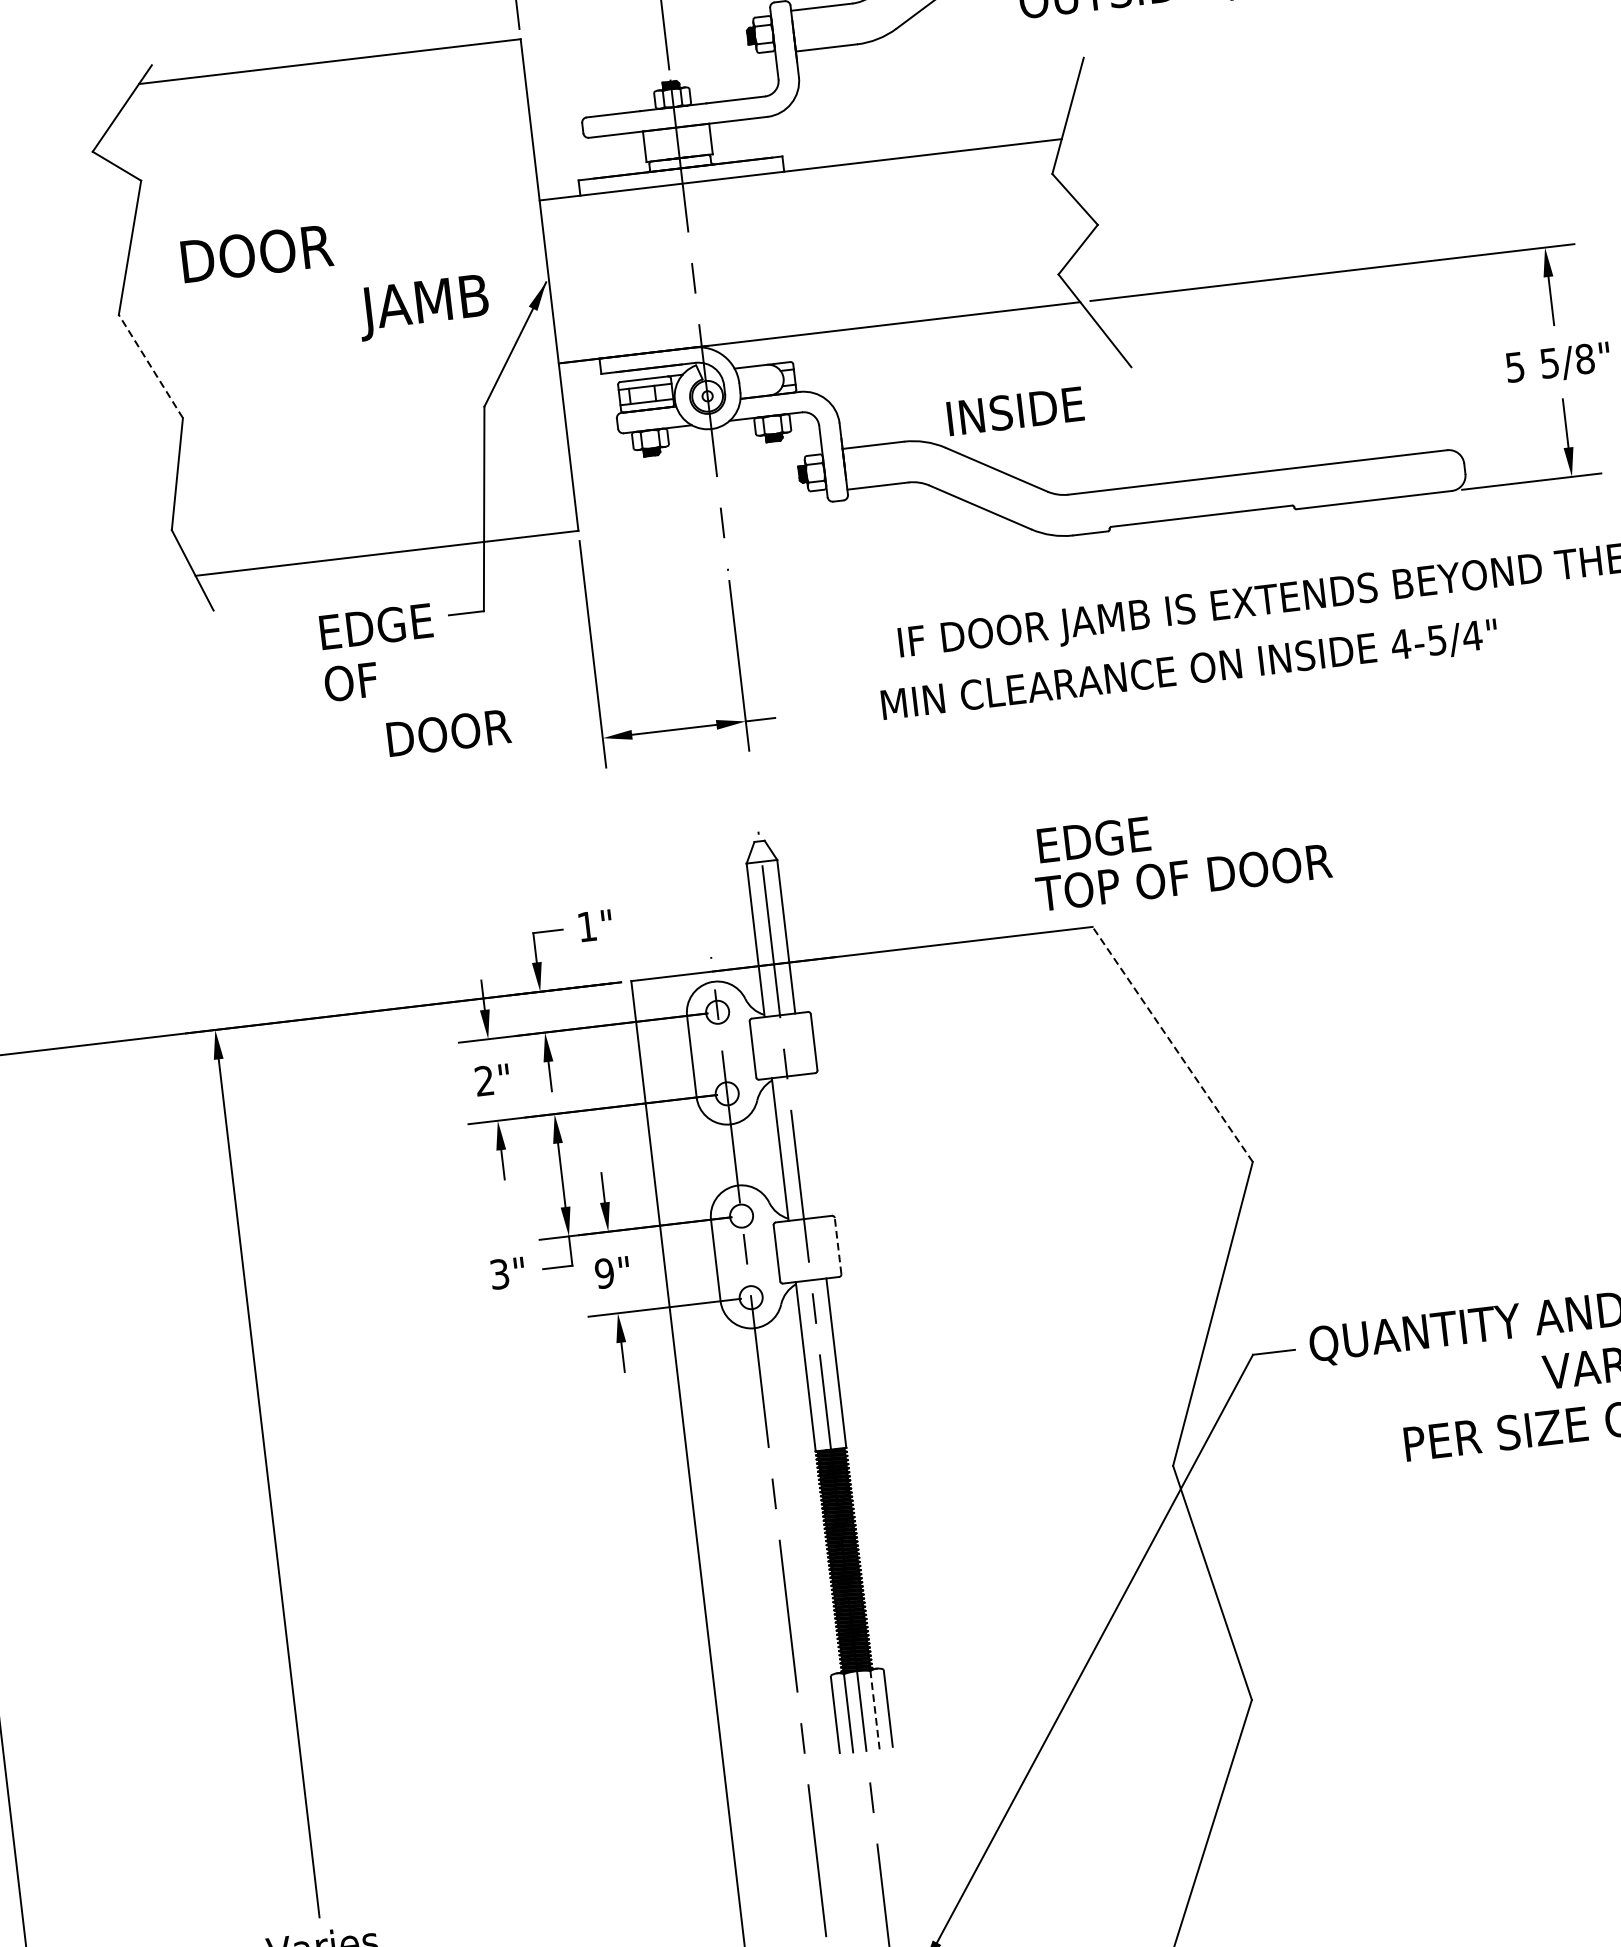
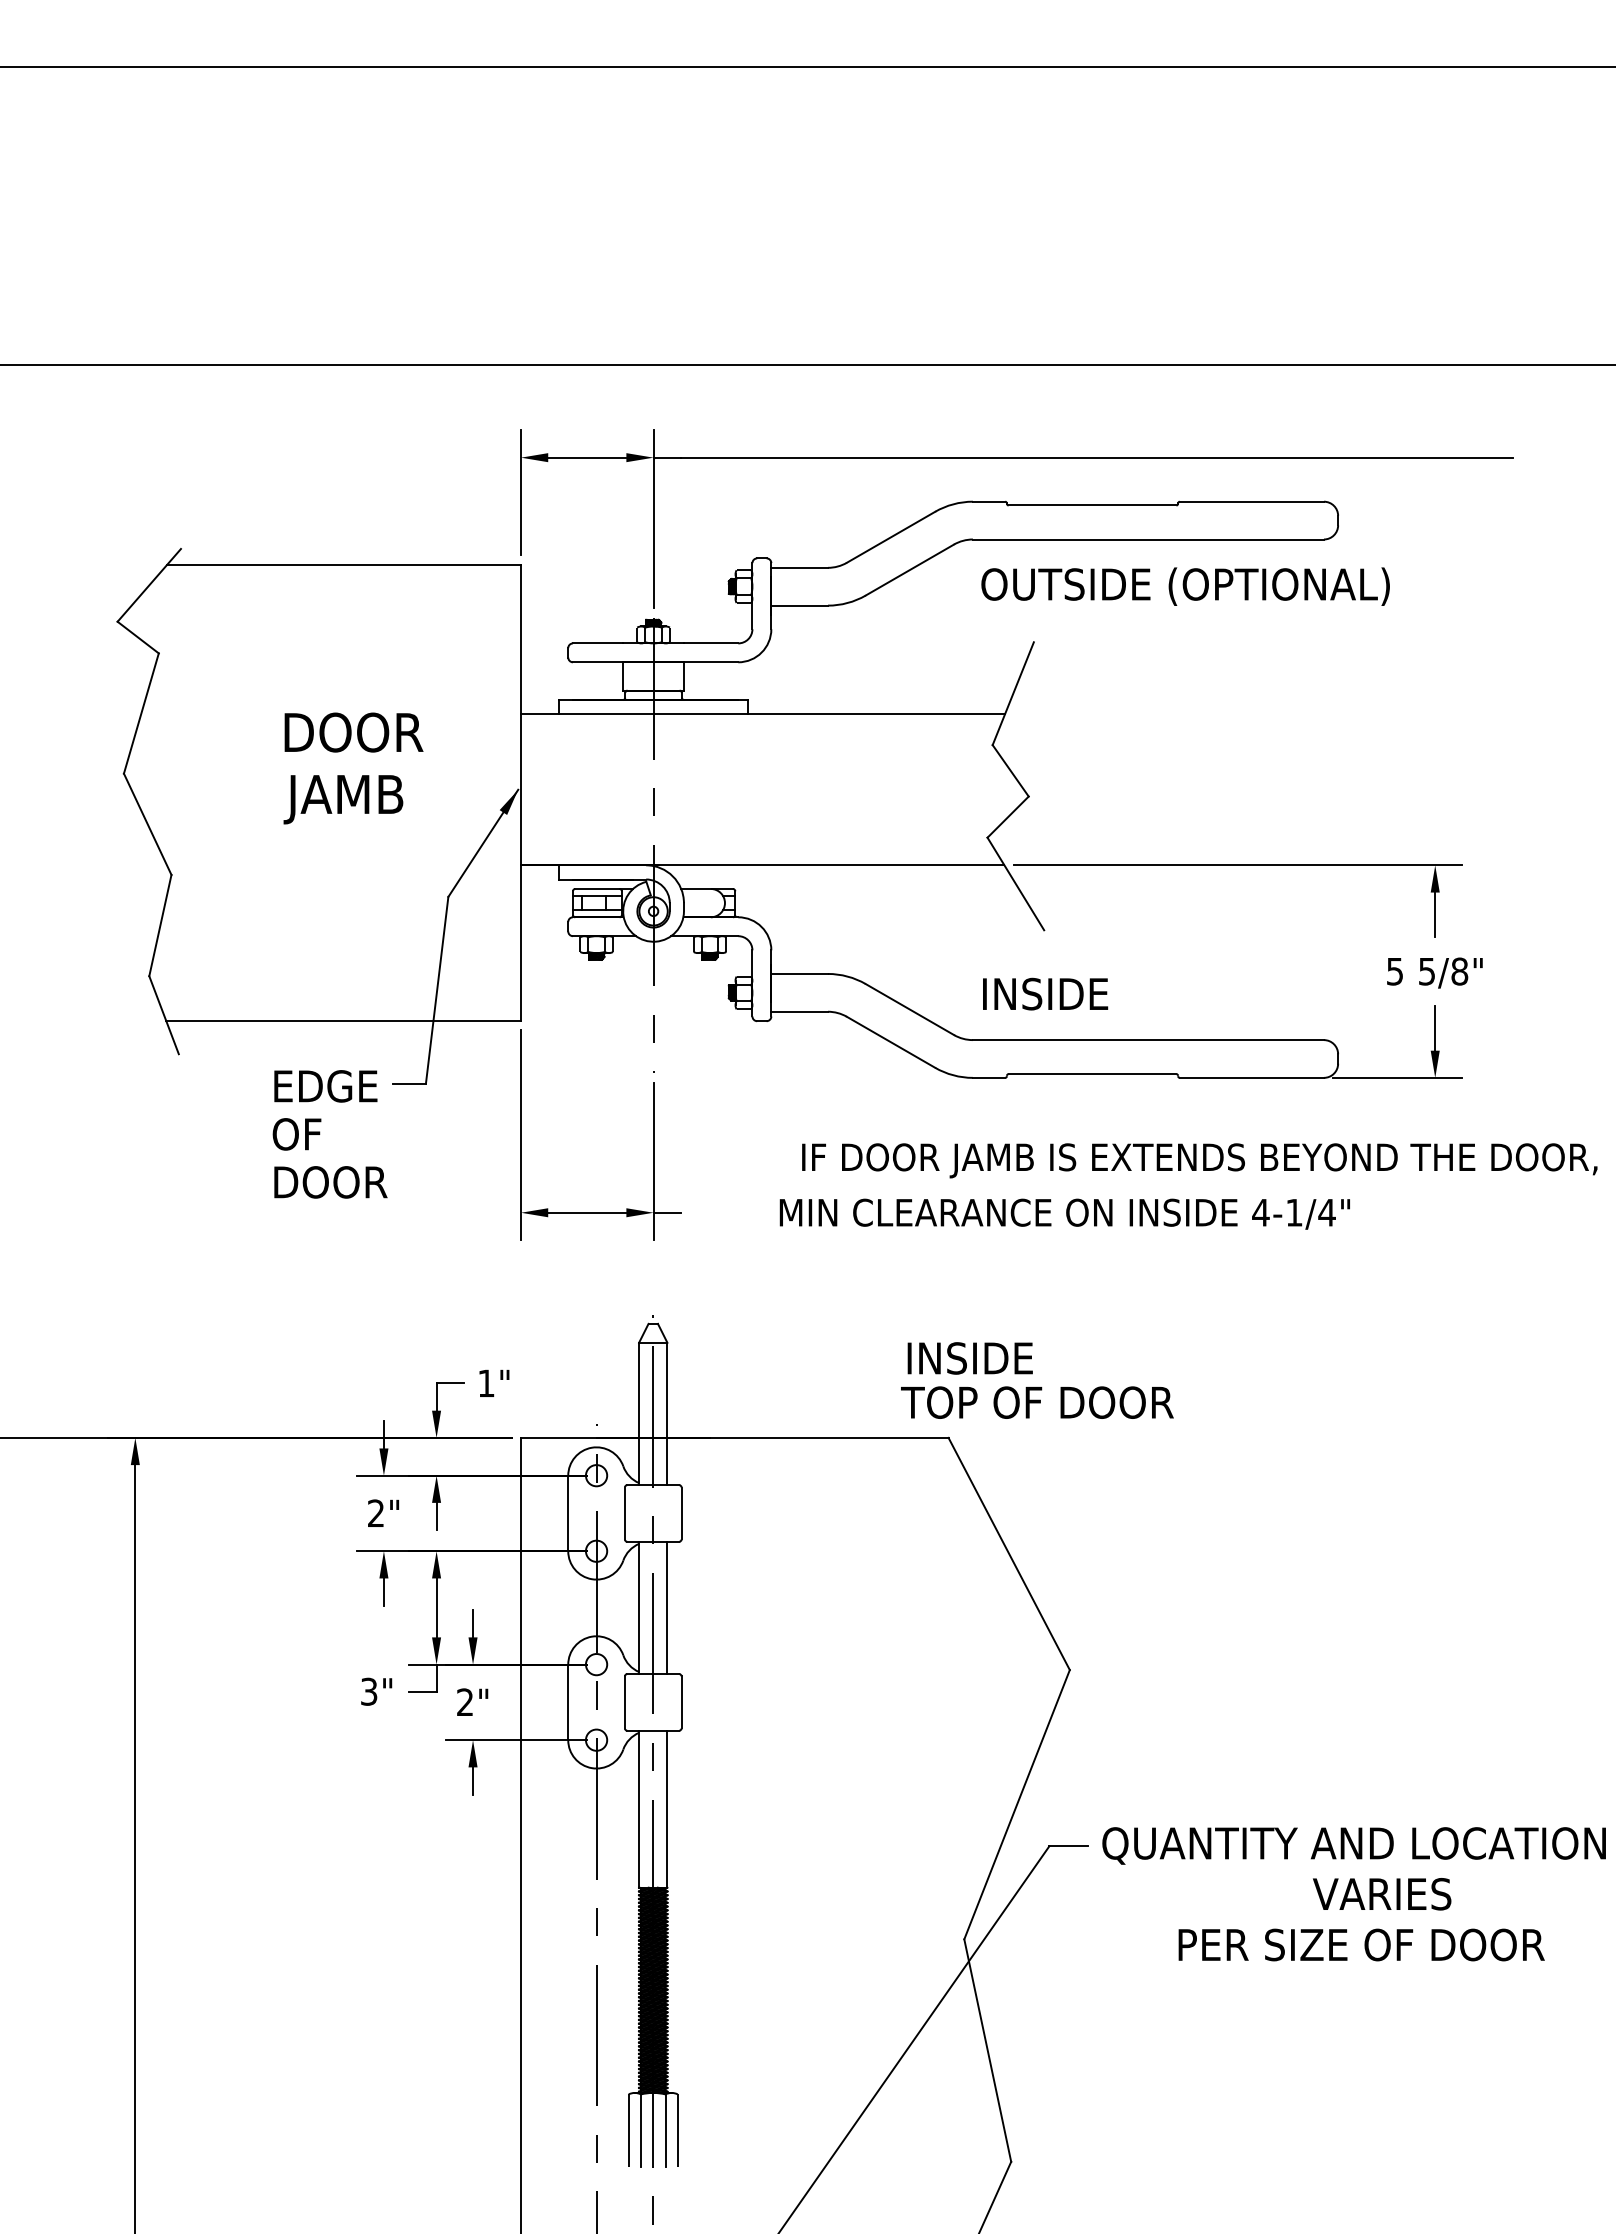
text: (256, 253) -> (353, 732), moved
text: (423, 307) -> (343, 799), moved
line: (150, 366) -> (147, 824), dashed -> solid
text: (1015, 410) -> (1045, 993), moved
text: (1437, 639) -> (1294, 1212), 4-5/4" -> 4-1/4"
text: (448, 733) -> (330, 1182), moved
text: (1107, 838) -> (971, 1358), EDGE -> INSIDE
line: (1172, 1043) -> (1009, 1553), dashed -> solid
line: (810, 1145) -> (667, 1607), added
line: (838, 1246) -> (681, 1702), dashed -> solid
text: (603, 1273) -> (464, 1702), 9" -> 2"
line: (874, 1709) -> (665, 2130), dashed -> solid

